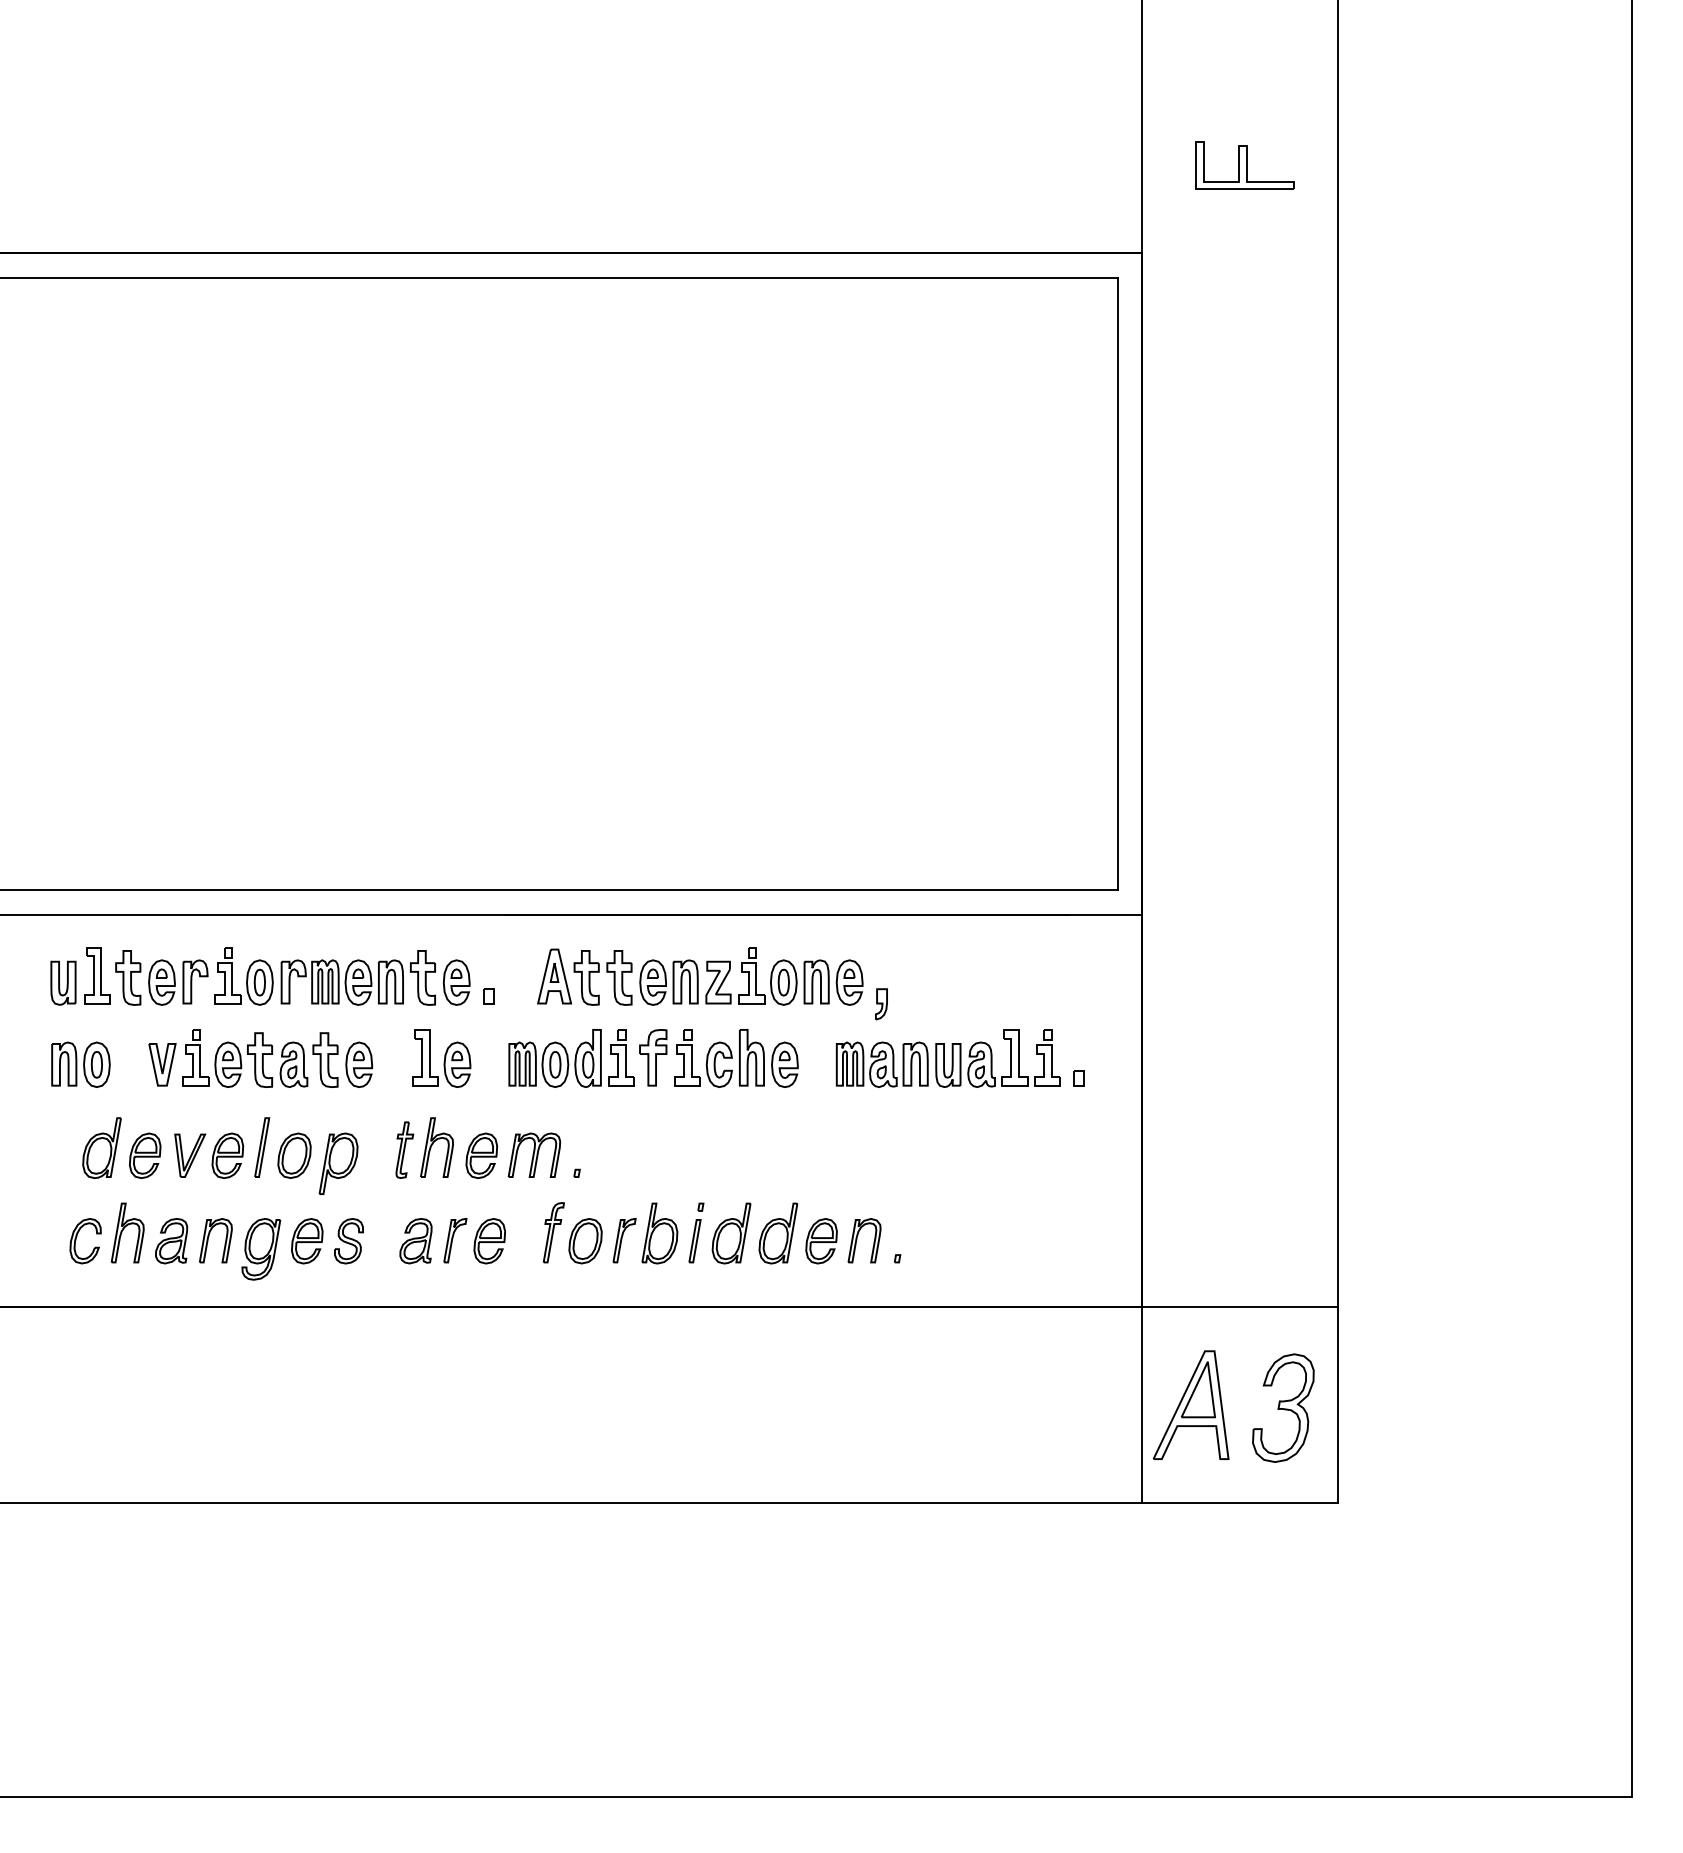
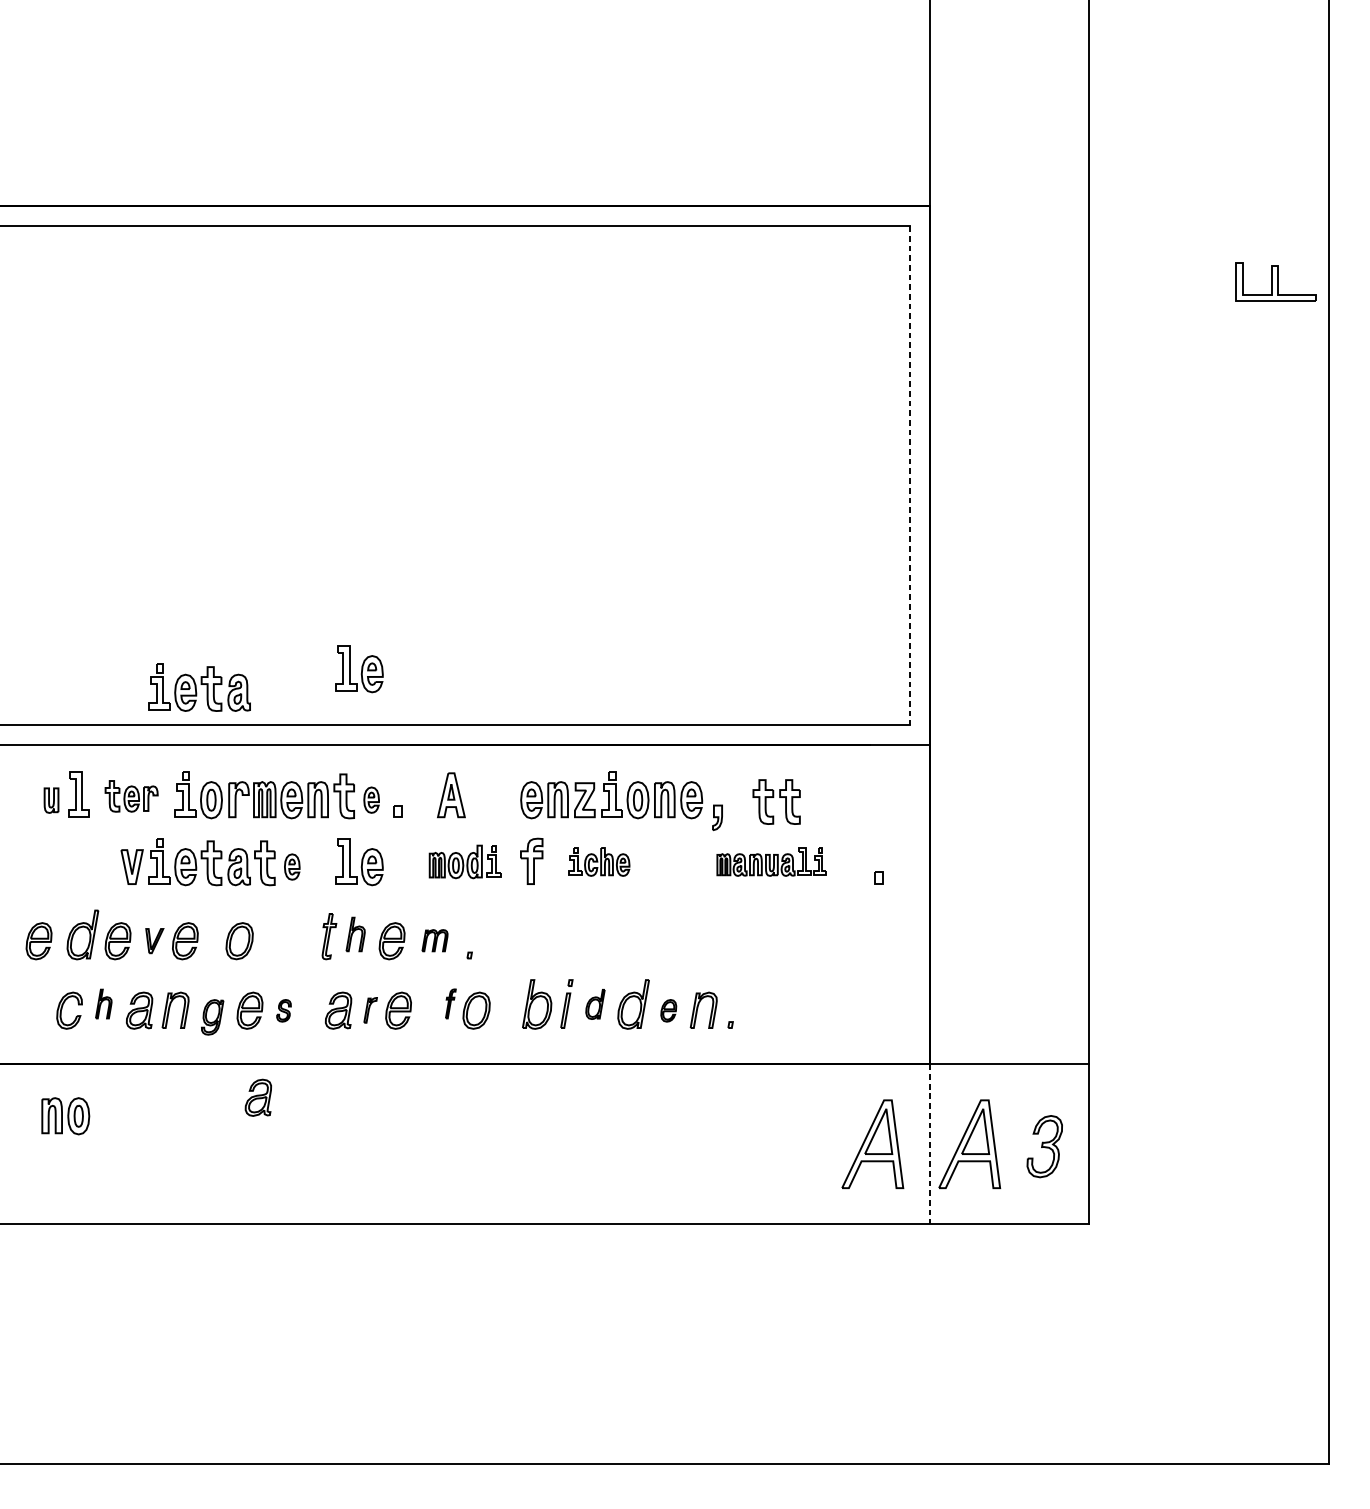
part: (1244, 165) -> (1276, 282), moved
line: (1117, 584) -> (909, 476), solid -> dashed
part: (441, 821) -> (359, 669), added
part: (245, 844) -> (199, 687), added
part: (161, 977) -> (131, 796), size x0.7
part: (602, 977) -> (776, 801), moved
part: (63, 982) -> (51, 800), size x0.7
part: (456, 982) -> (371, 800), size x0.7
part: (571, 1058) -> (465, 861), size x0.7
part: (736, 1058) -> (599, 861), size x0.6
part: (947, 1058) -> (771, 861), size x0.6
part: (80, 1064) -> (65, 1116), moved
part: (358, 1064) -> (291, 866), size x0.7
part: (262, 1147) -> (213, 934), removed
part: (436, 1147) -> (355, 934), size x0.7
part: (534, 1154) -> (435, 940), size x0.6
part: (48, 1155) -> (39, 940), added
part: (190, 1155) -> (154, 940), size x0.7
part: (338, 1163) -> (275, 947), removed
part: (127, 1232) -> (103, 1003), size x0.6
part: (553, 1232) -> (450, 1003), size x0.6
part: (731, 1233) -> (595, 1004), size x0.6
part: (455, 1240) -> (370, 1010), size x0.7
part: (624, 1240) -> (508, 1010), removed
part: (348, 1241) -> (283, 1010), size x0.6
part: (821, 1241) -> (668, 1010), size x0.6
part: (261, 1249) -> (212, 1017), size x0.7
part: (317, 1348) -> (258, 1098), added
part: (1071, 1404) -> (872, 1143), added
line: (1142, 1405) -> (930, 1144), solid -> dashed
part: (1283, 1407) -> (1044, 1146), size x0.7

